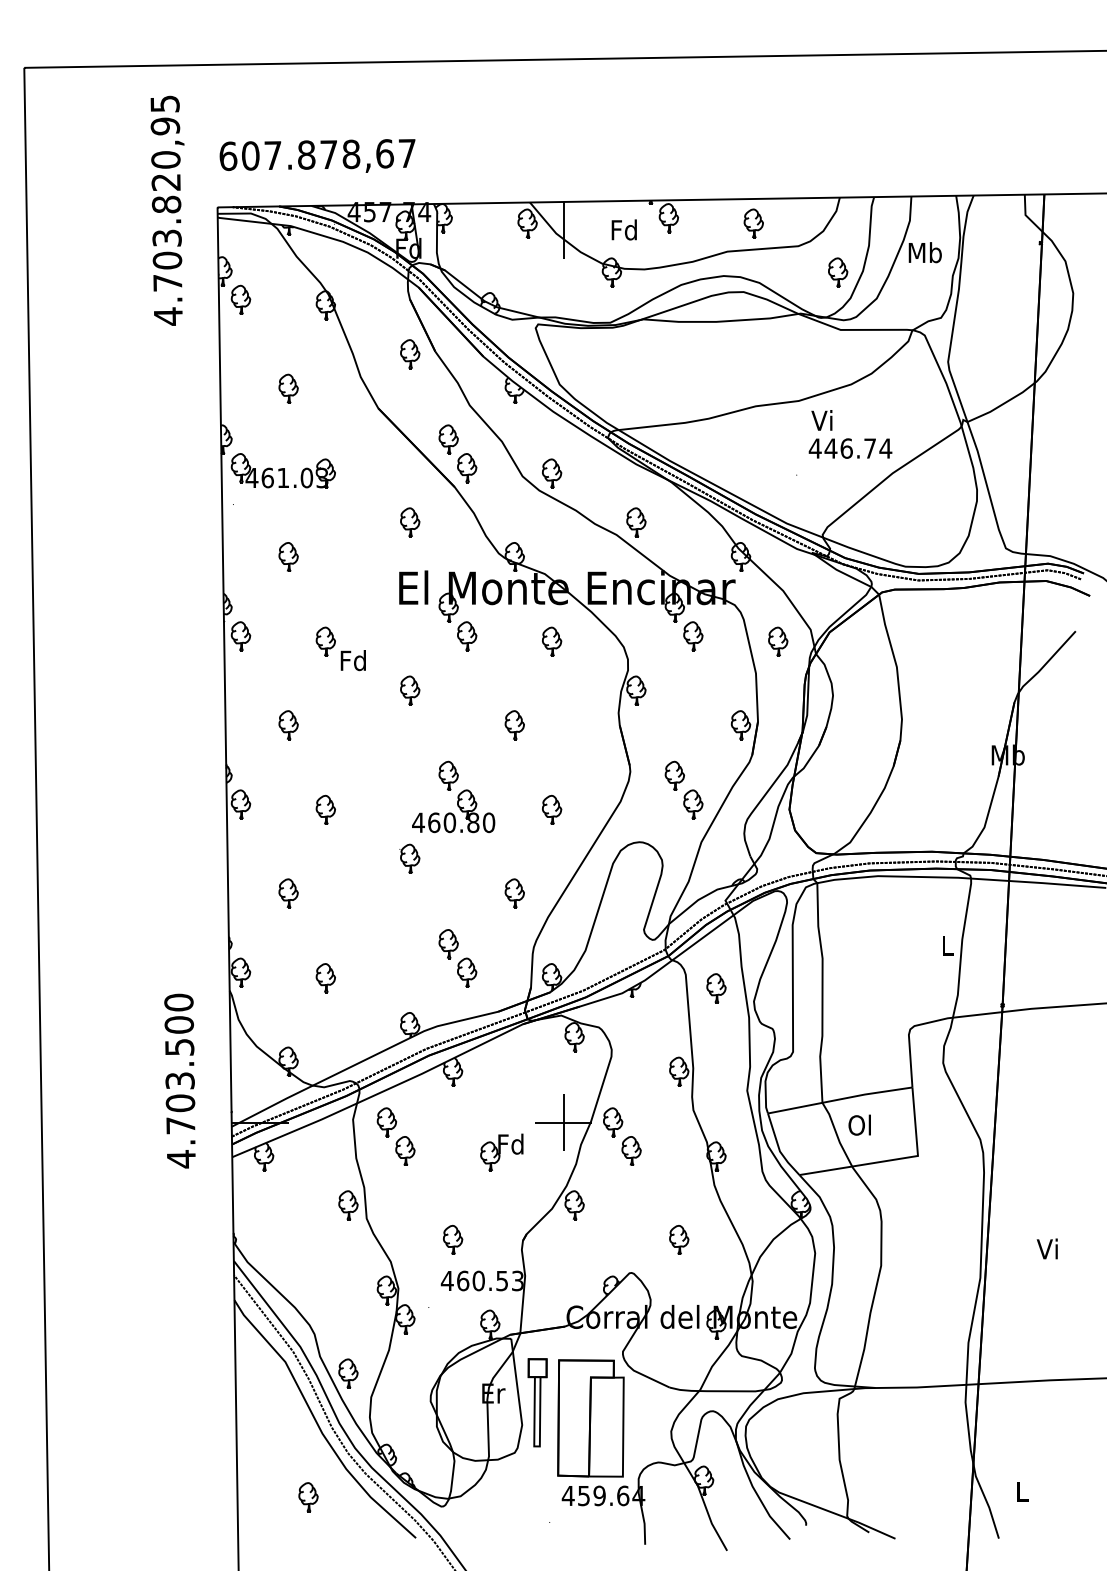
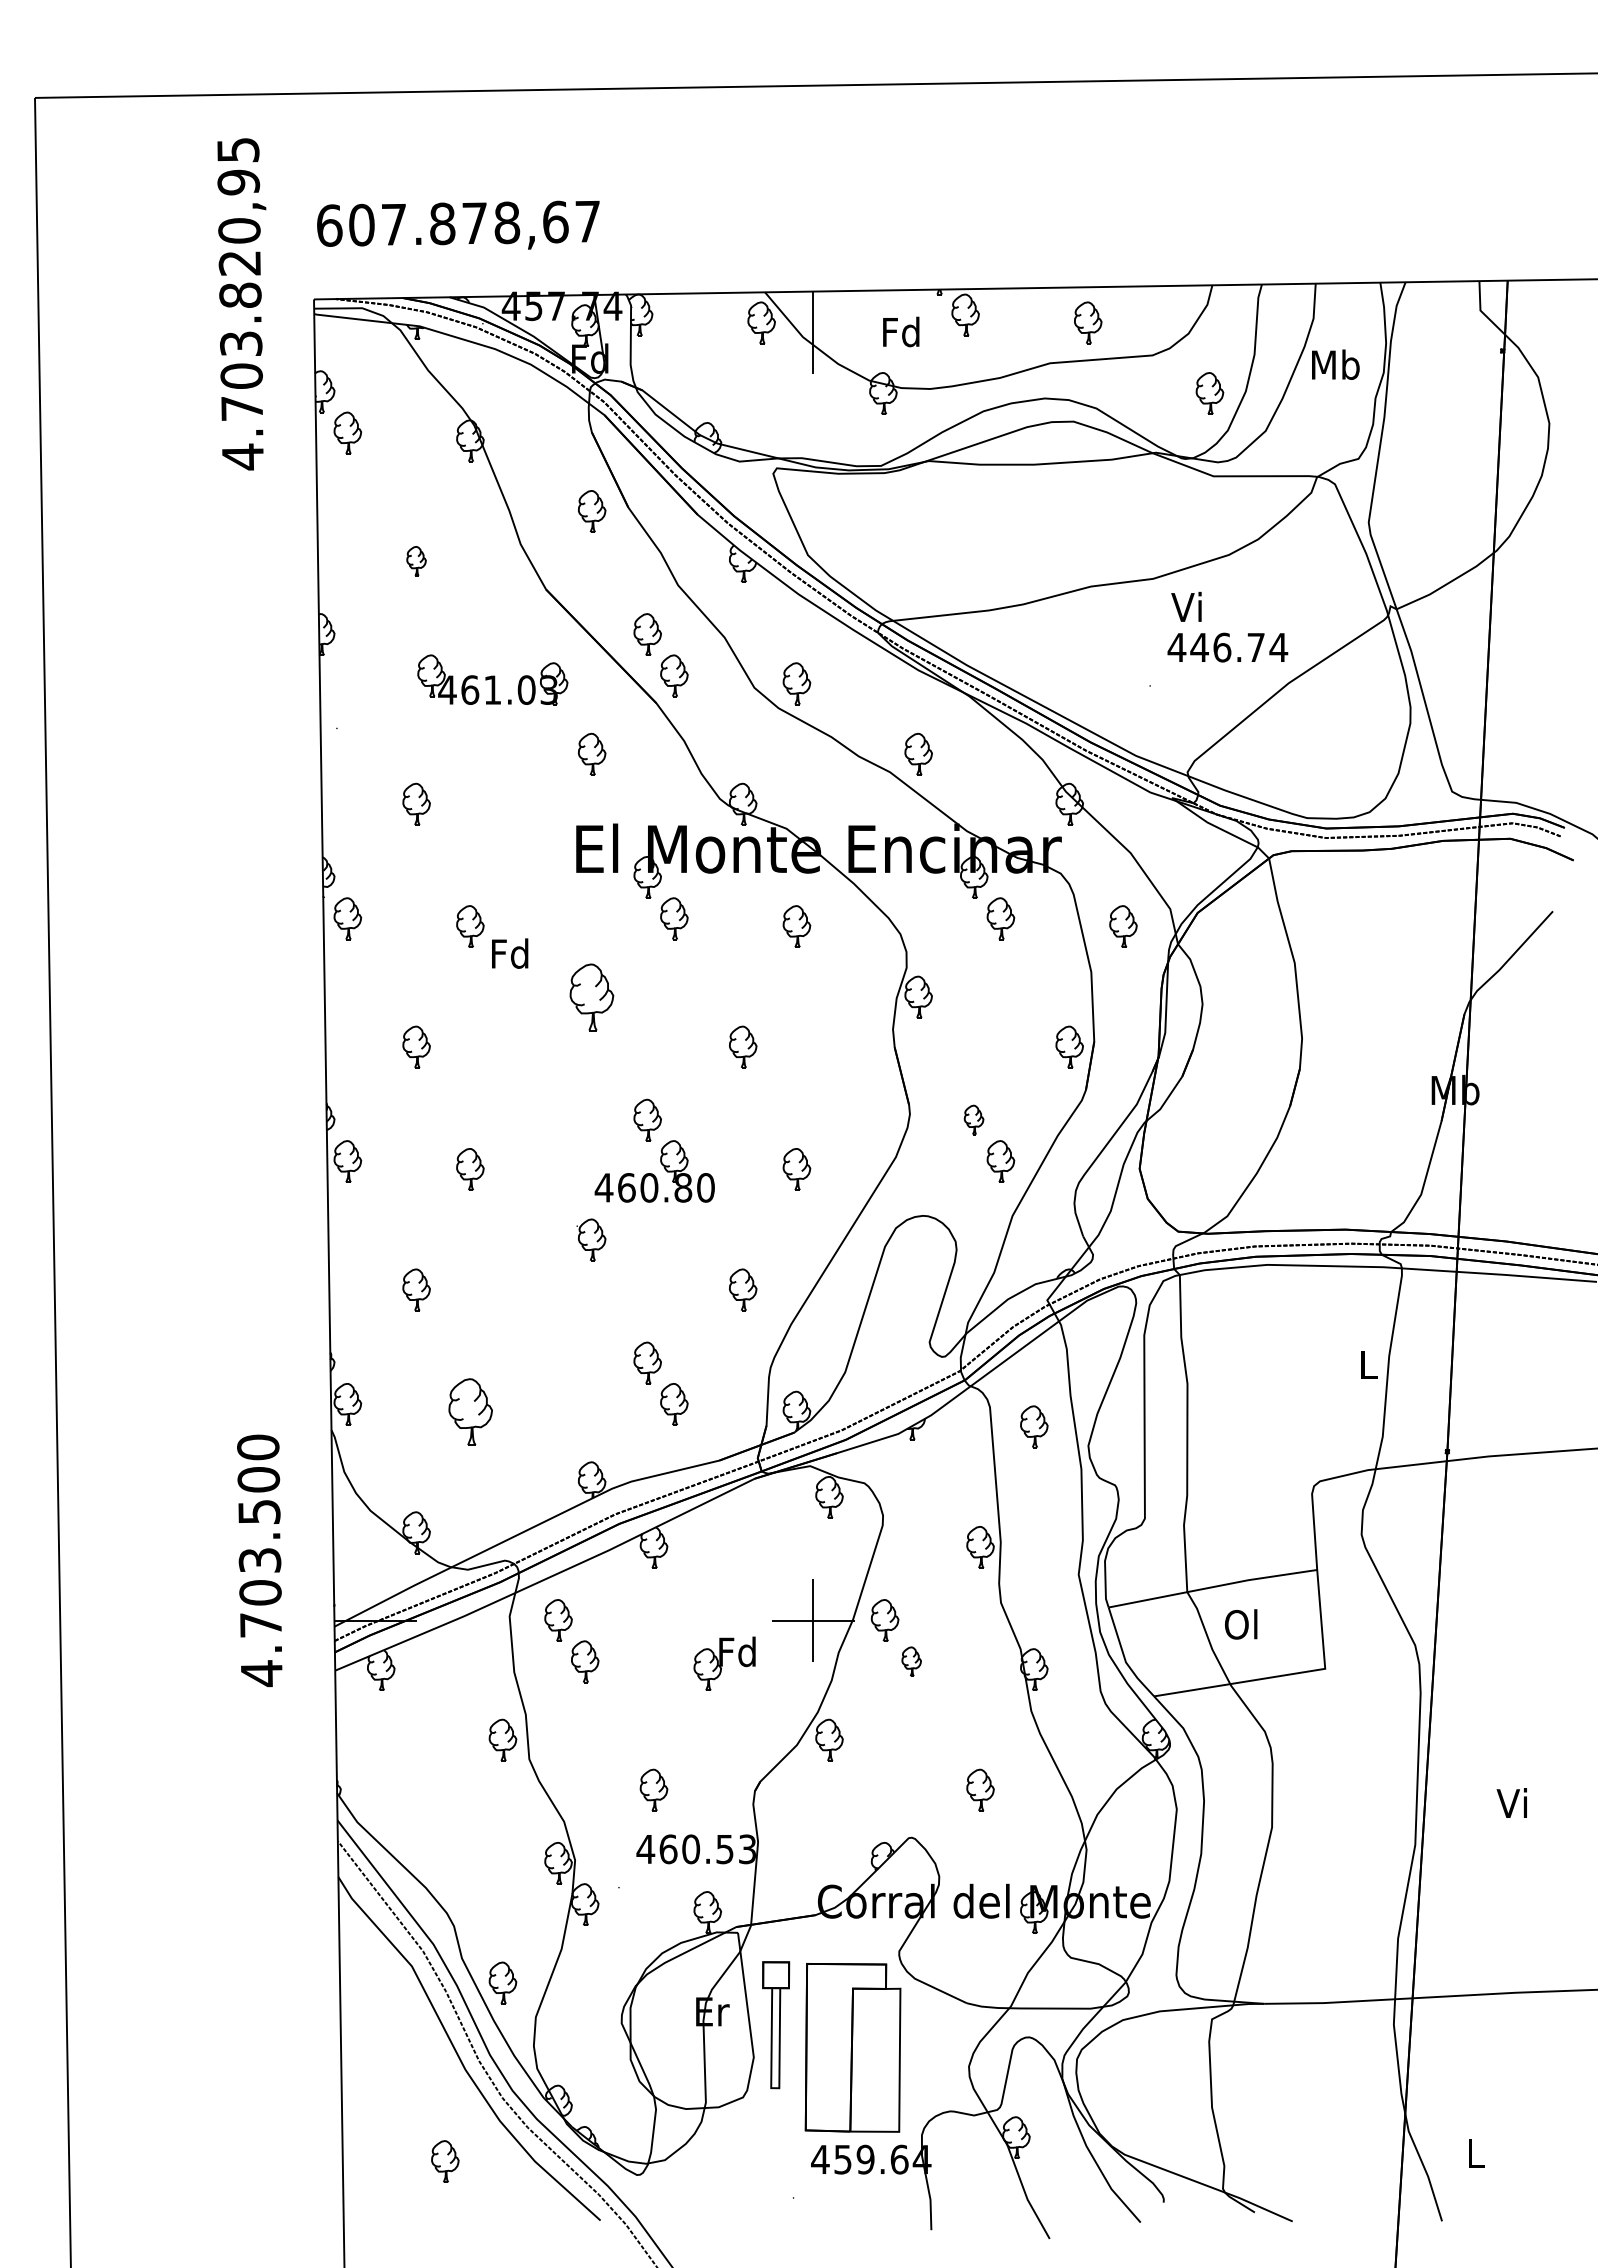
part: (288, 388) -> (416, 560), size x0.7
part: (282, 470) -> (491, 679), moved
part: (410, 690) -> (592, 996), size x1.6
part: (674, 775) -> (973, 1119), size x0.7
part: (325, 978) -> (469, 1412), size x1.6
part: (631, 1150) -> (911, 1660), size x0.7

